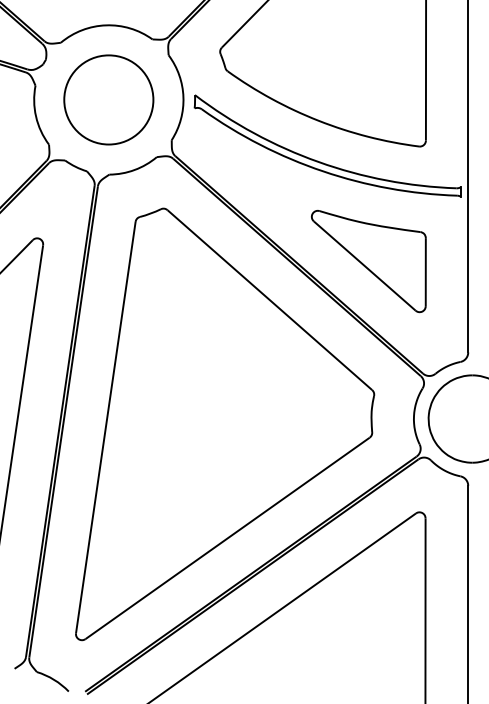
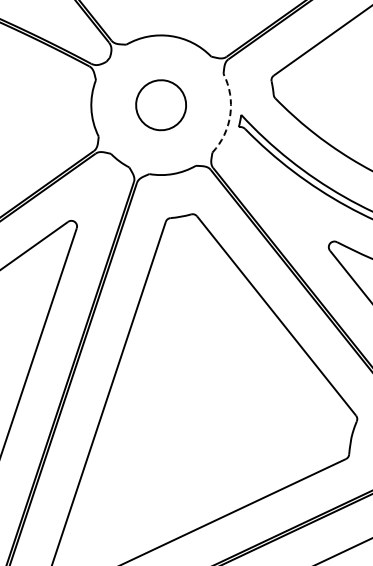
arc: (183, 97) -> (230, 115), solid -> dashed
circle: (108, 99) -> (160, 104), size x0.6

